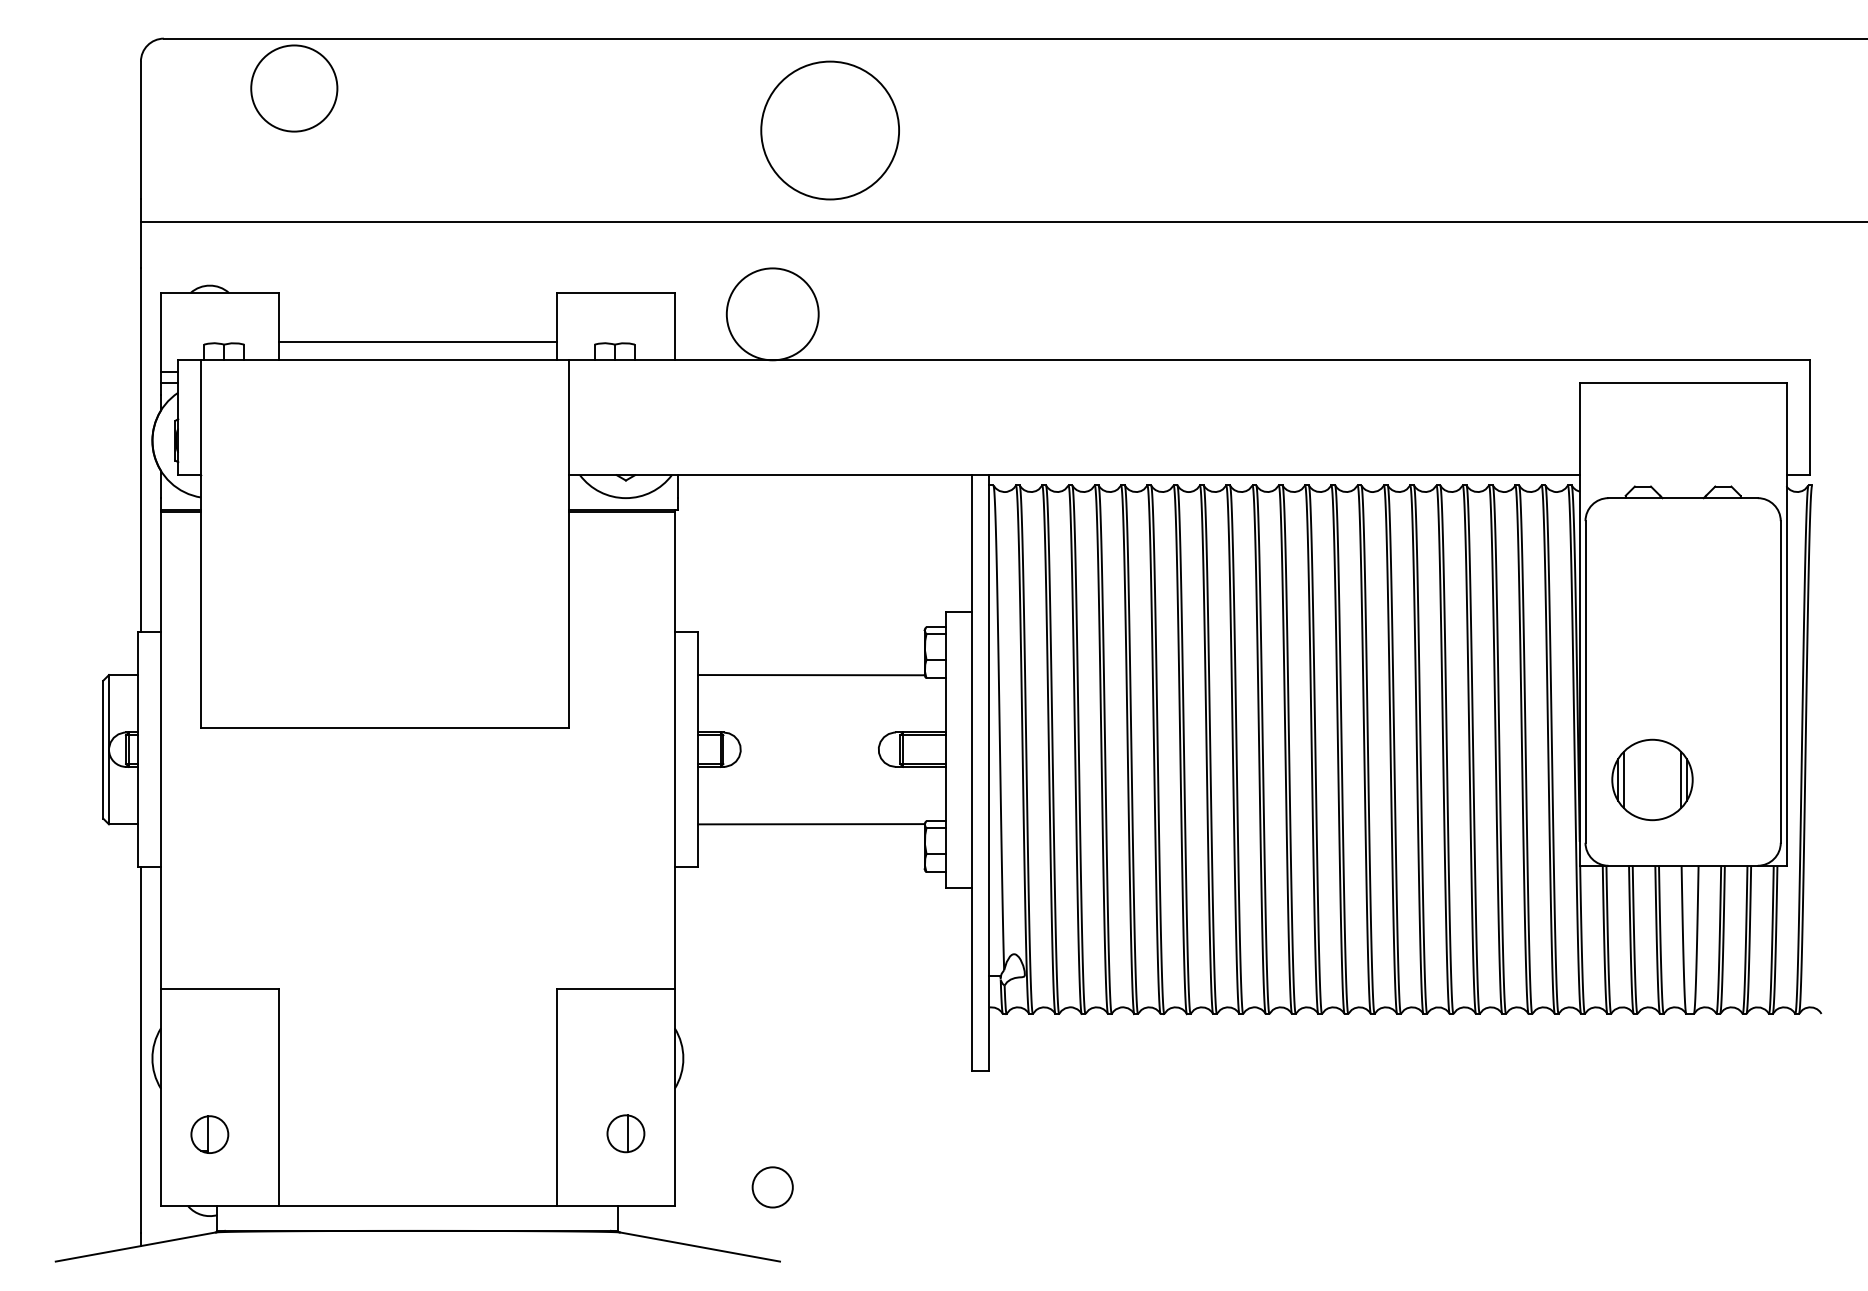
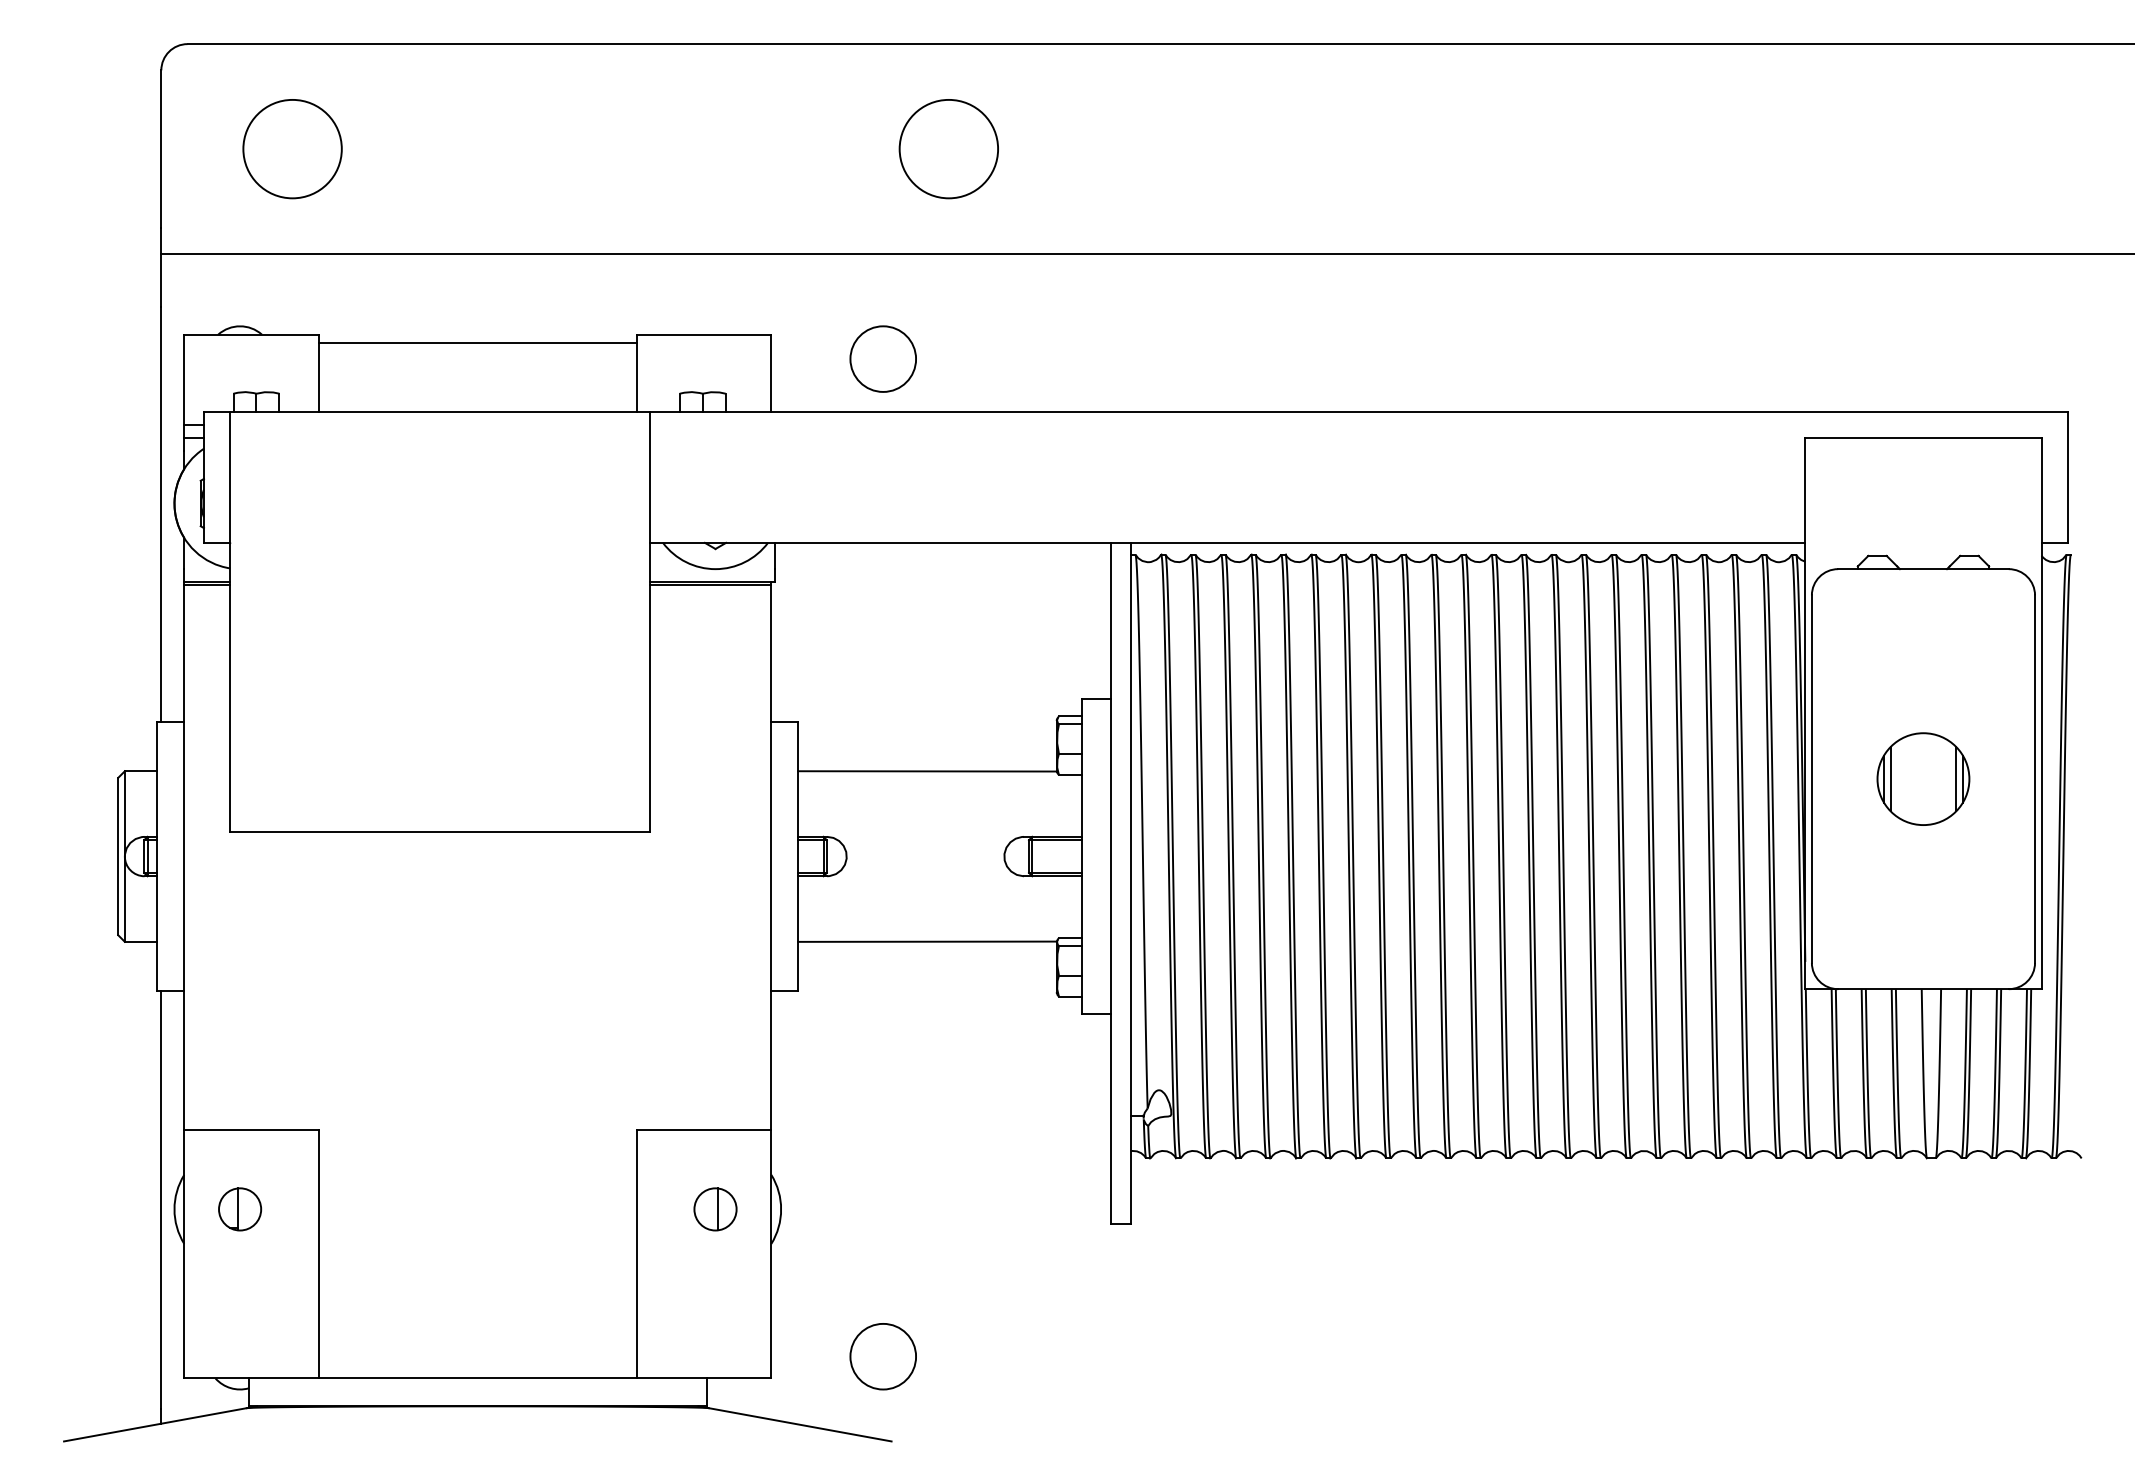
circle: (294, 88) -> (292, 149), moved
circle: (829, 130) -> (948, 148), size x0.62
circle: (772, 313) -> (883, 358), size x0.62
line: (417, 341) -> (477, 342), moved
part: (1652, 779) -> (1923, 778), moved
part: (625, 1133) -> (715, 1209), moved
part: (210, 1134) -> (240, 1209), moved
circle: (772, 1187) -> (883, 1356), size x1.43

